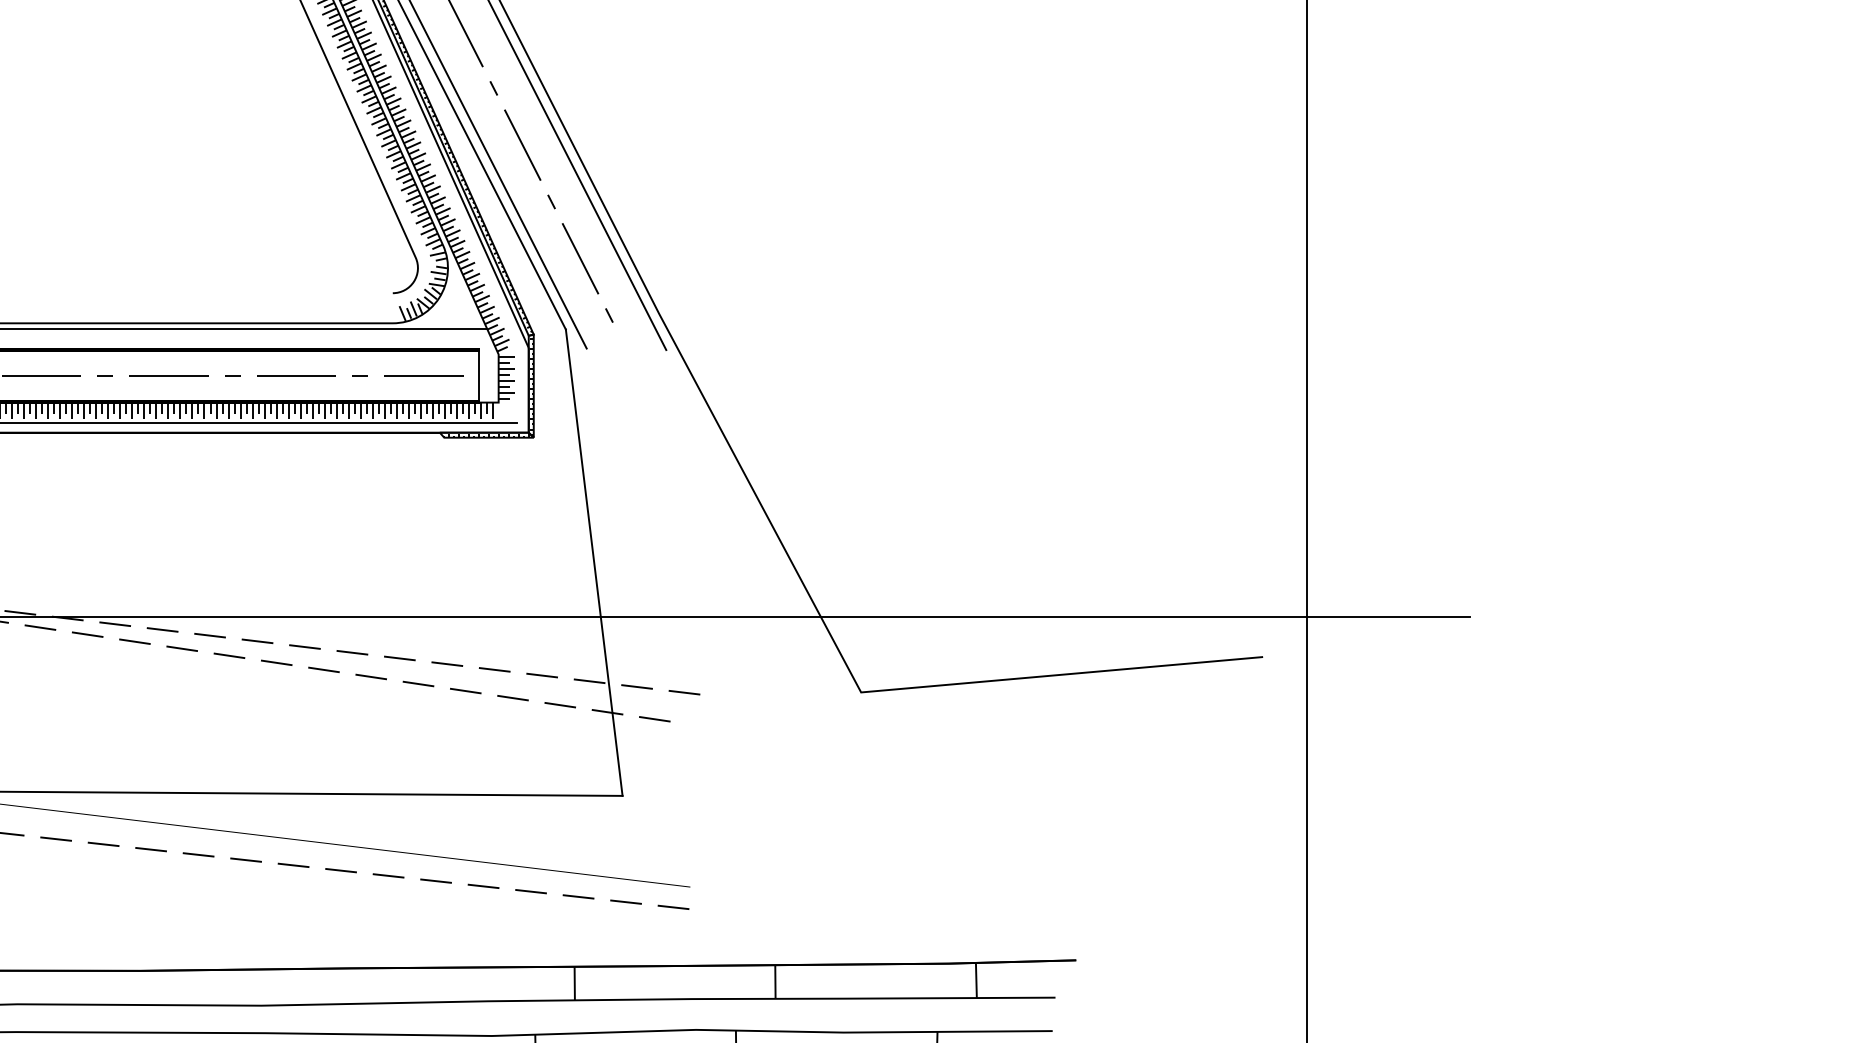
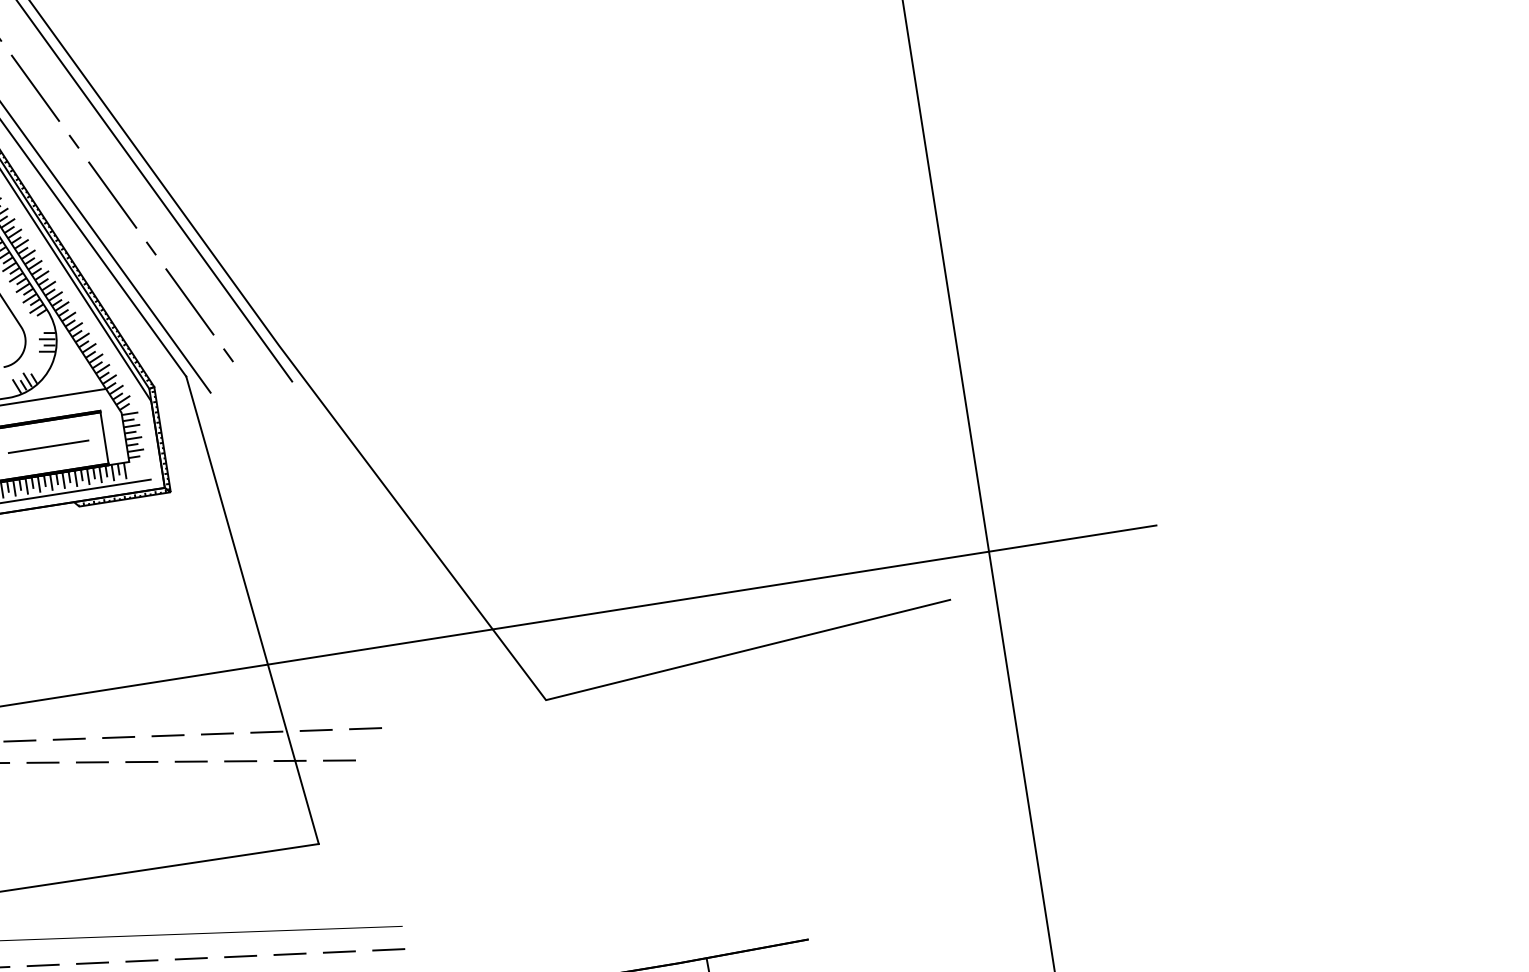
hatch: (437, 256) -> (43, 322), removed
hatch: (428, 297) -> (40, 365), removed

